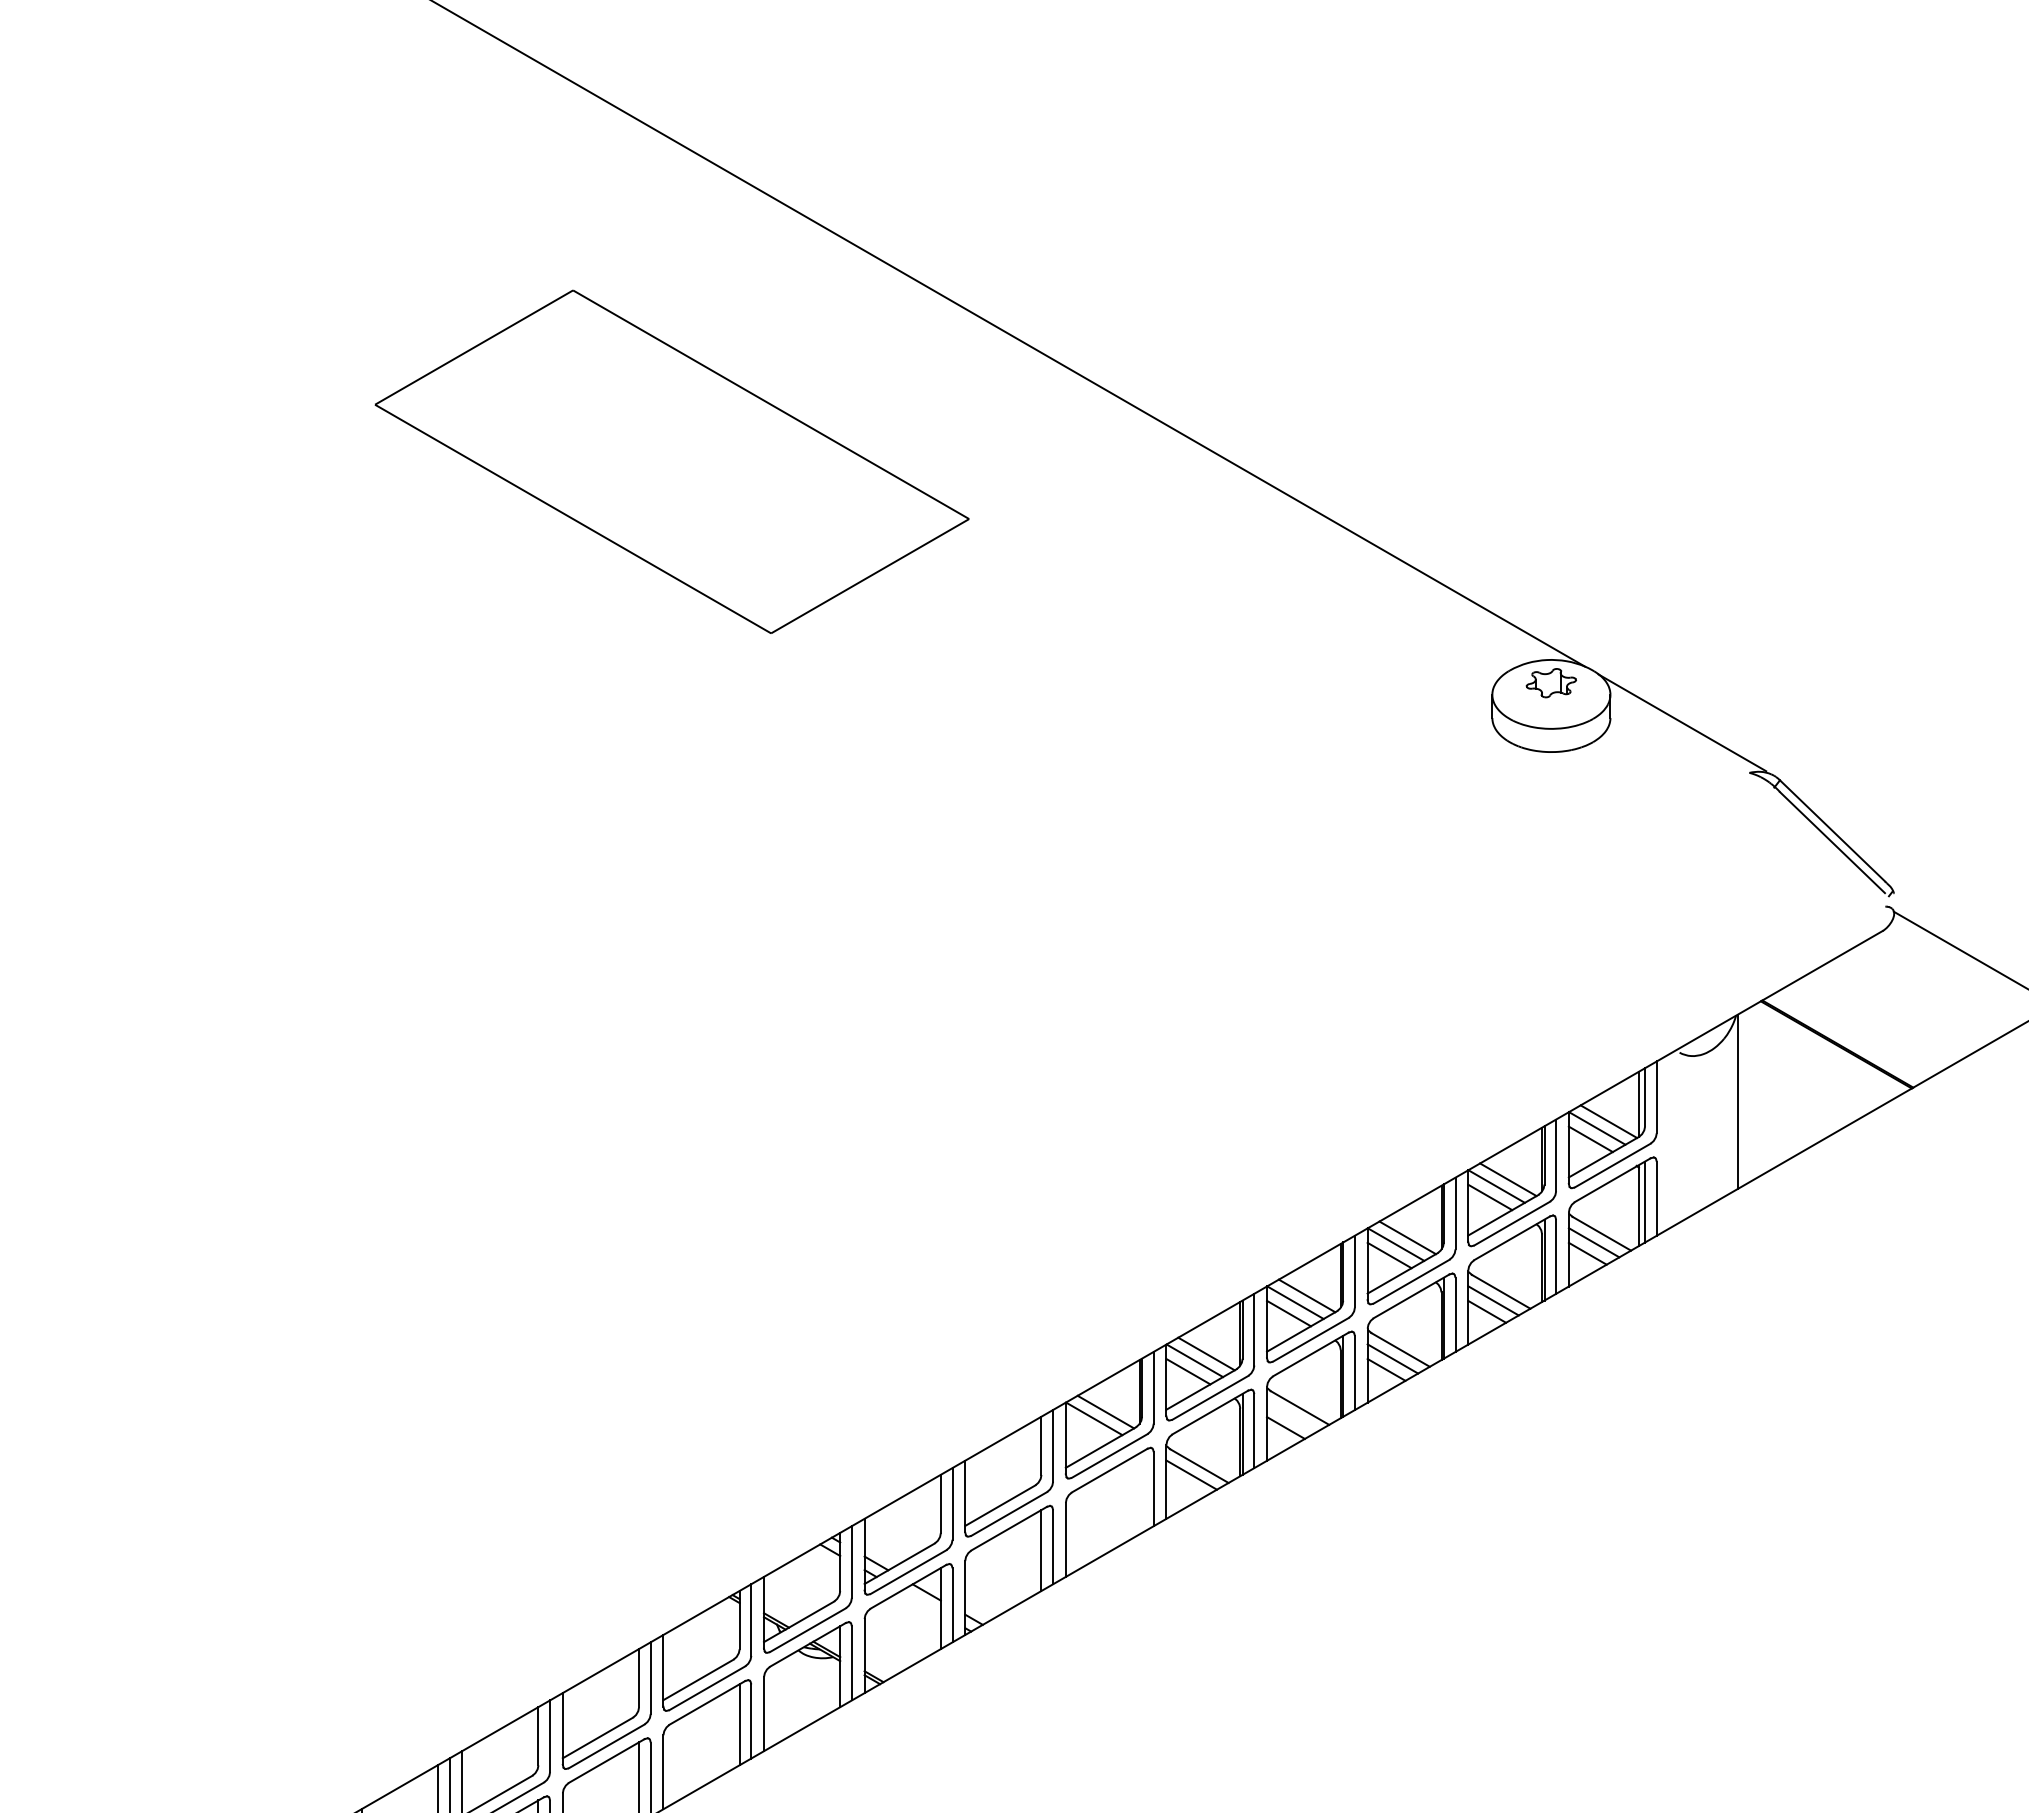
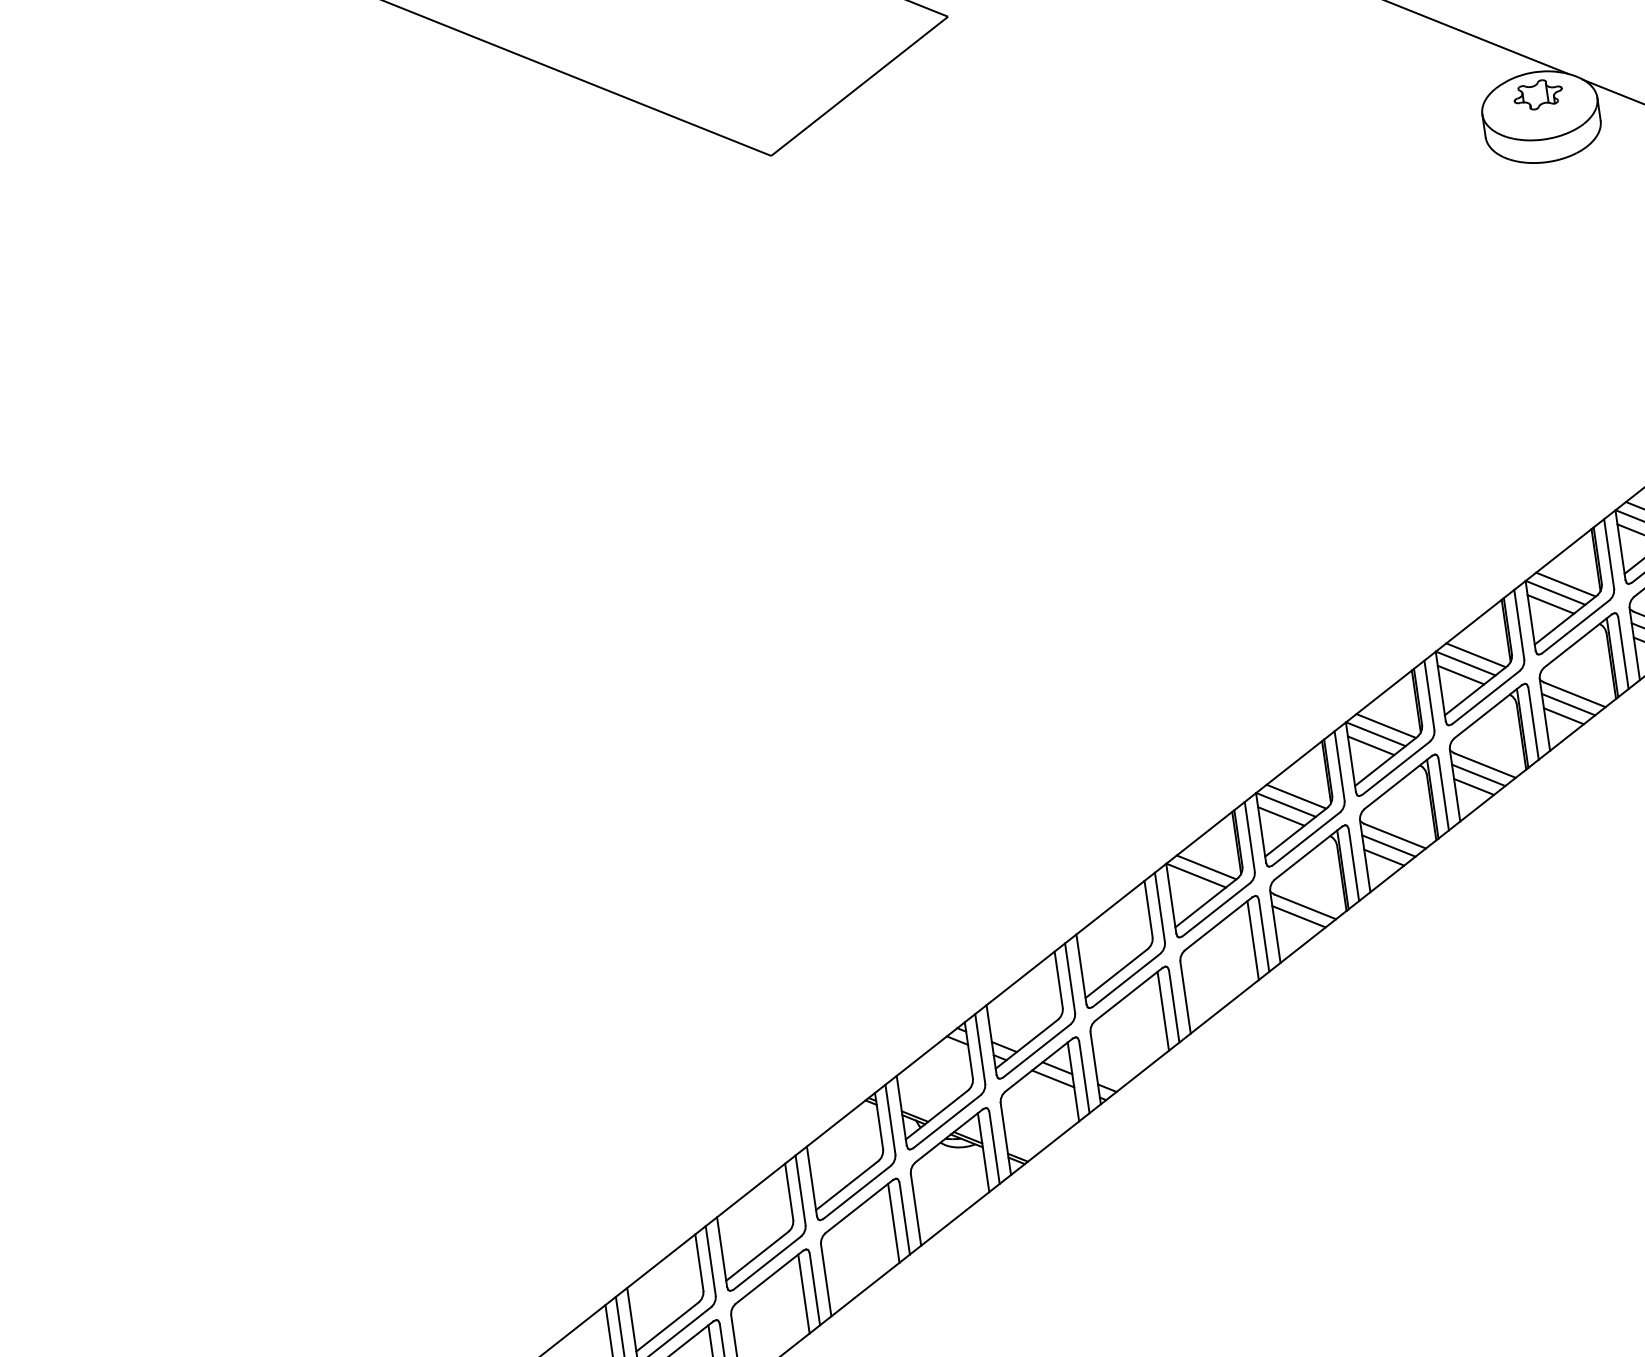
line: (1292, 1416) -> (1388, 845), added
line: (1142, 1492) -> (1253, 940), added
line: (920, 1602) -> (1052, 1078), added

